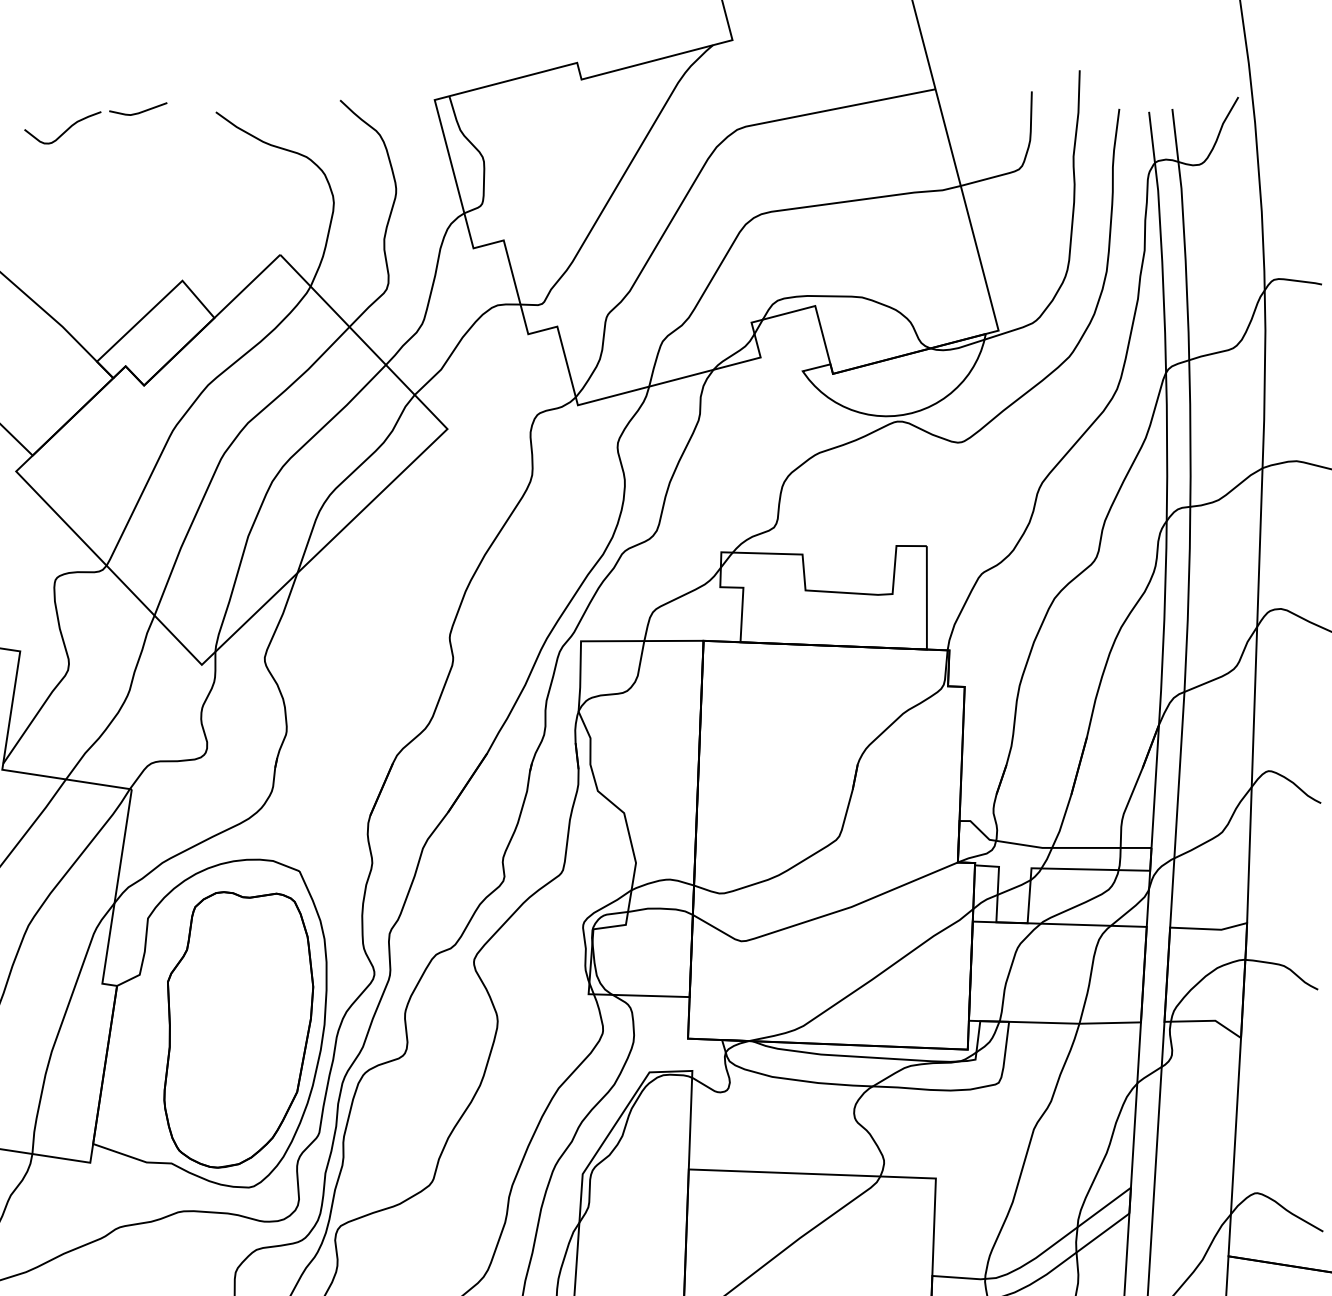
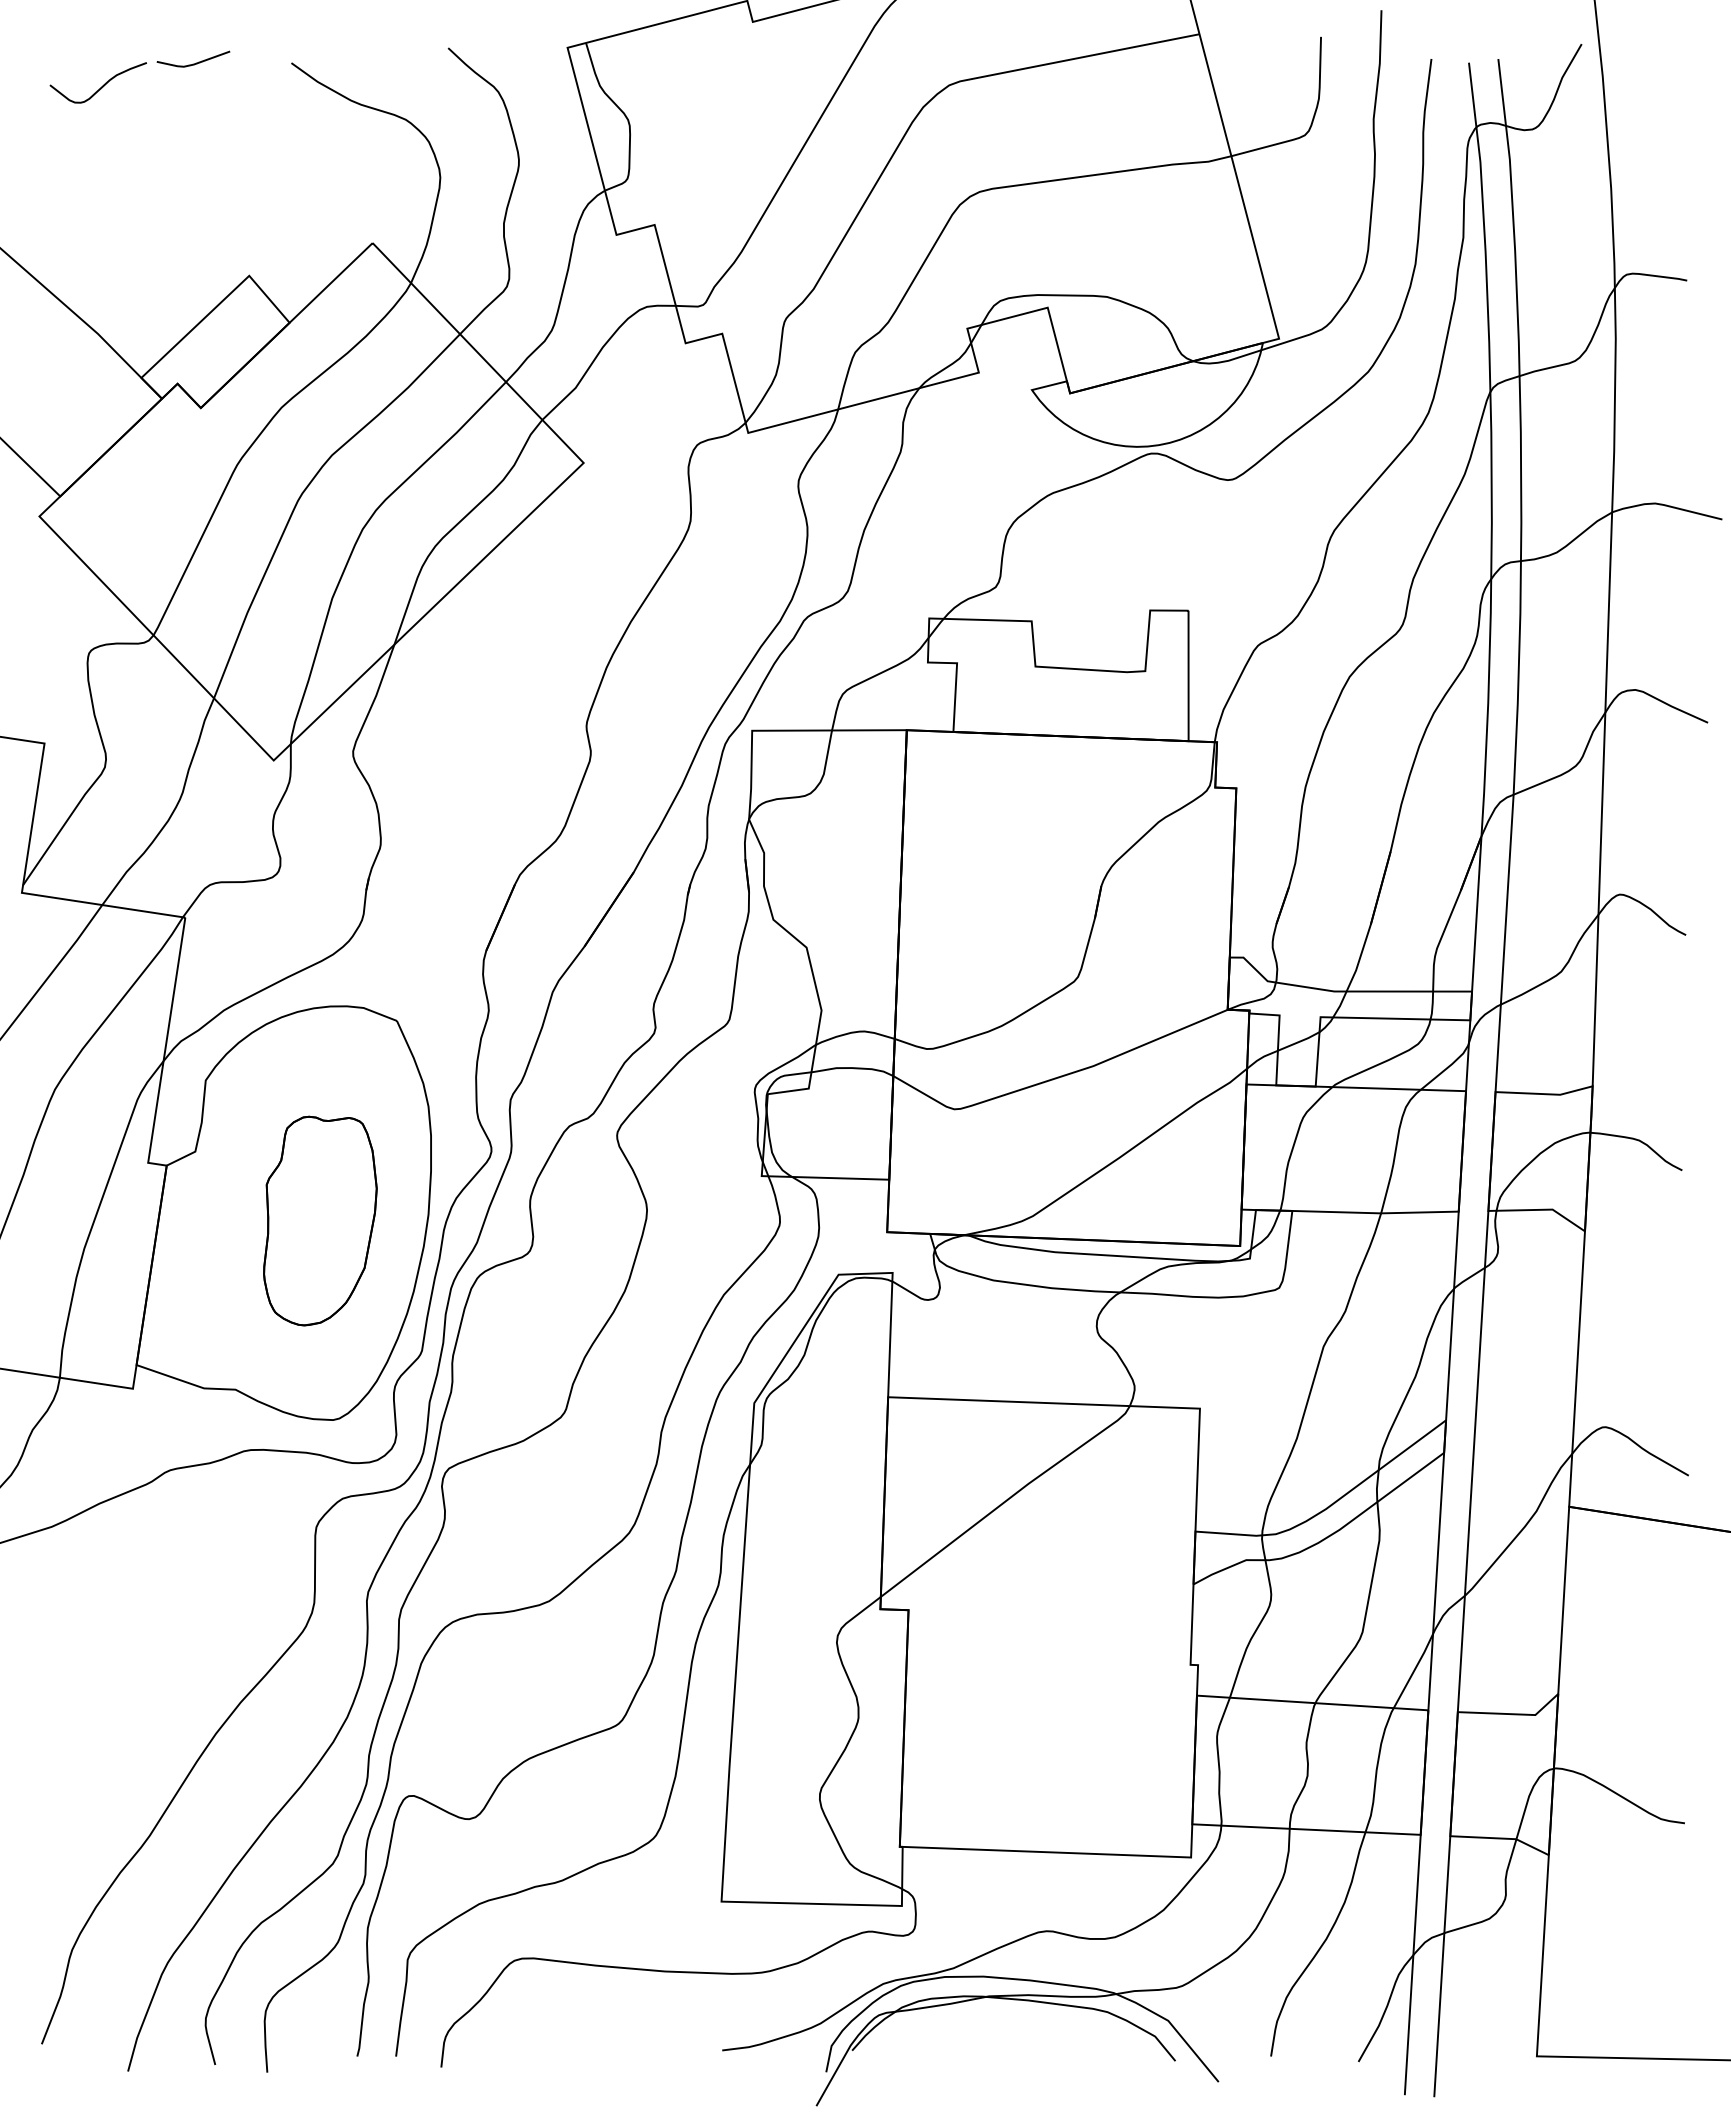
part: (238, 1029) -> (320, 1220), size x0.6

